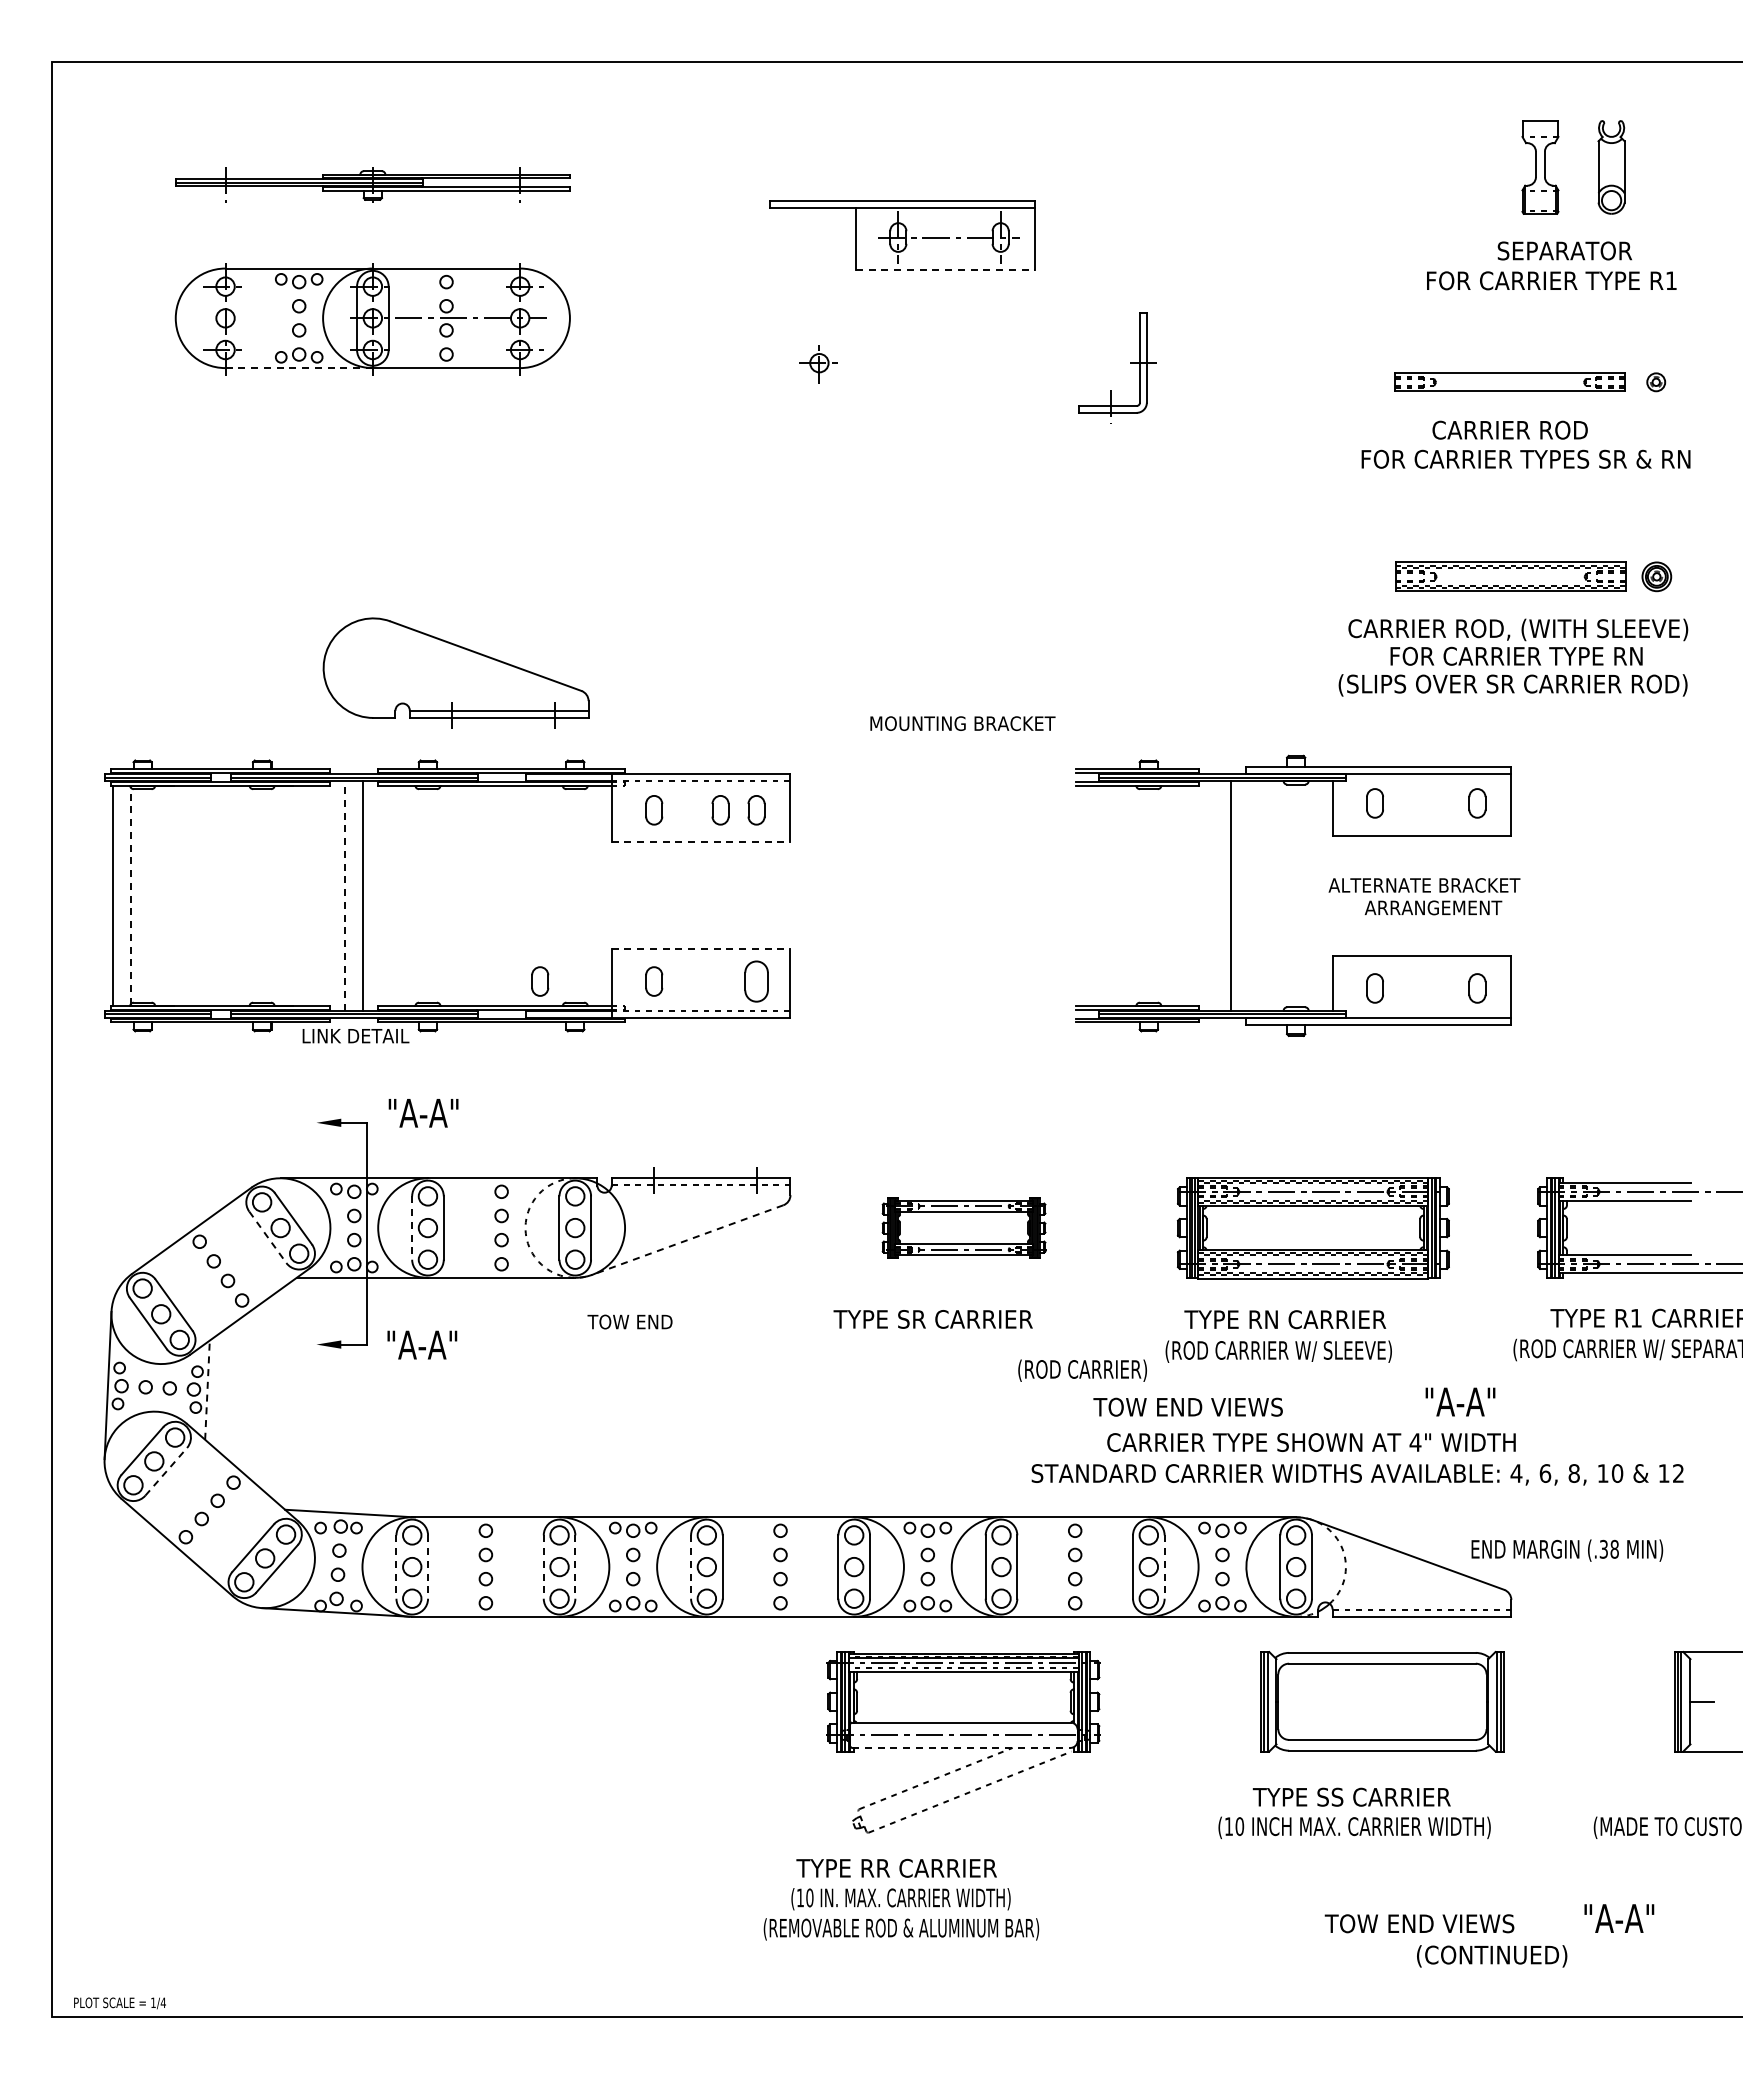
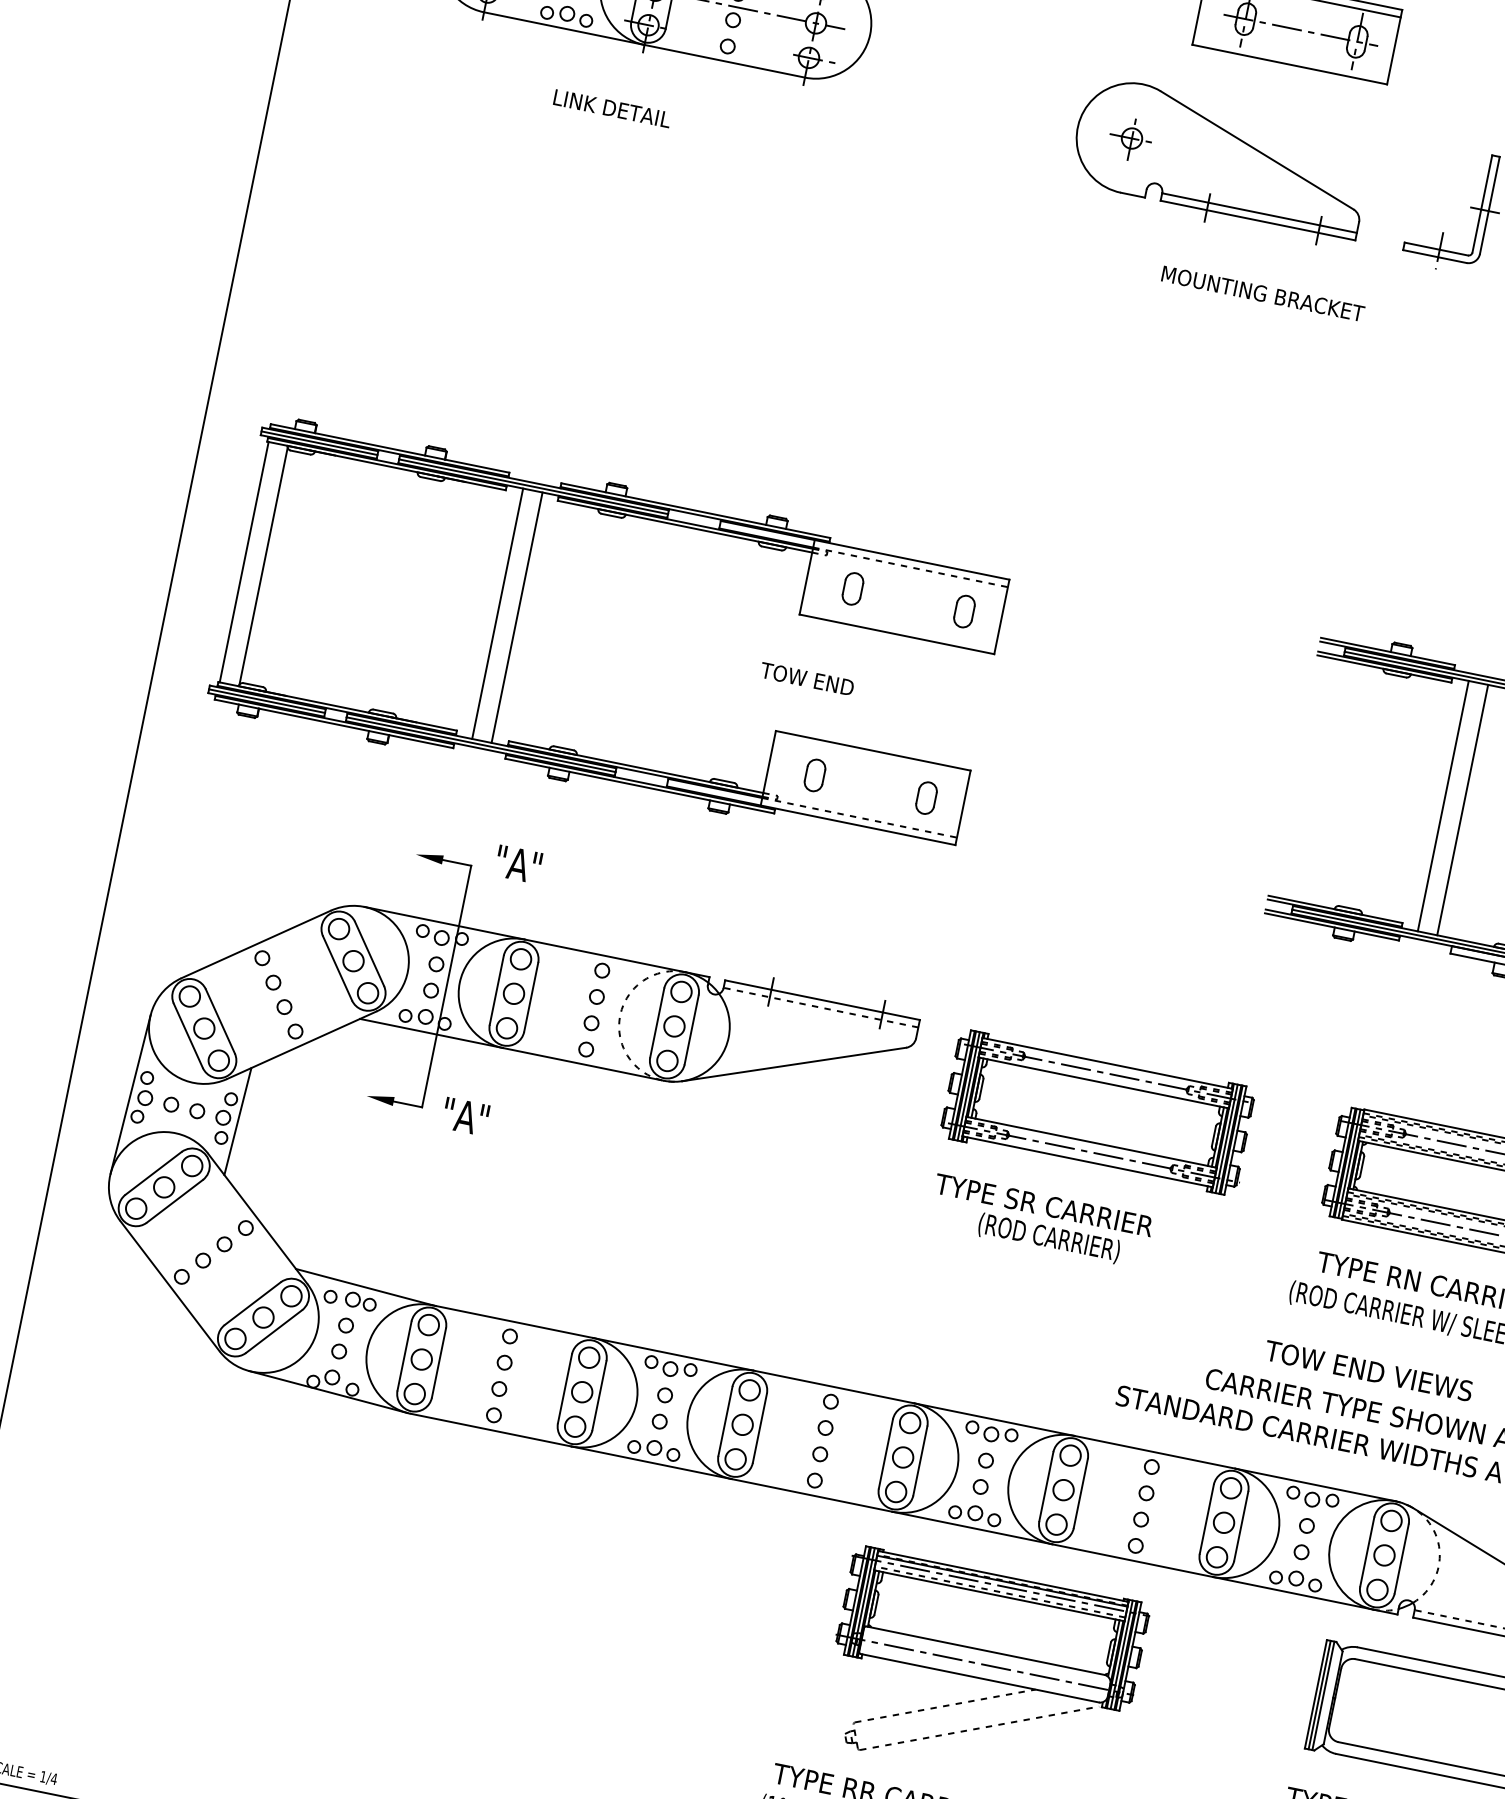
line: (945, 269) -> (1290, 64), dashed -> solid
line: (299, 368) -> (564, 29), dashed -> solid
part: (455, 672) -> (1220, 161), moved
text: (962, 723) -> (1262, 293), moved
part: (720, 810) -> (925, 603), removed
line: (701, 842) -> (897, 634), dashed -> solid
line: (130, 895) -> (263, 565), dashed -> solid
line: (345, 895) -> (497, 613), dashed -> solid
line: (1213, 895) -> (1443, 805), added
line: (701, 949) -> (873, 751), dashed -> solid
part: (540, 981) -> (691, 750), removed
part: (756, 981) -> (926, 798), size x0.71
text: (355, 1036) -> (611, 109), moved
text: (438, 1113) -> (550, 871), "A-A" -> "A"
part: (964, 1227) -> (1098, 1112), size x1.67
line: (412, 1228) -> (497, 990), dashed -> solid
line: (267, 1237) -> (337, 968), dashed -> solid
line: (687, 1240) -> (793, 1064), dashed -> solid
text: (629, 1321) -> (806, 678), moved
text: (437, 1344) -> (498, 1122), "A-A" -> "A"
text: (1082, 1370) -> (1049, 1238), moved
line: (207, 1390) -> (237, 1121), dashed -> solid
text: (1187, 1406) -> (1368, 1369), moved
line: (166, 1471) -> (175, 1201), dashed -> solid
line: (396, 1567) -> (404, 1356), dashed -> solid
line: (428, 1567) -> (439, 1363), dashed -> solid
line: (543, 1567) -> (564, 1389), dashed -> solid
line: (575, 1567) -> (599, 1396), dashed -> solid
line: (691, 1567) -> (725, 1421), dashed -> solid
line: (1164, 1567) -> (1240, 1526), dashed -> solid
line: (961, 1747) -> (980, 1677), dashed -> solid

